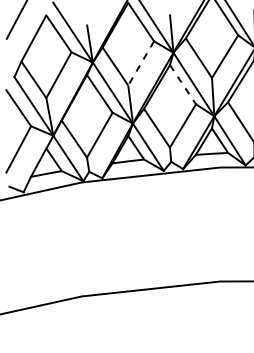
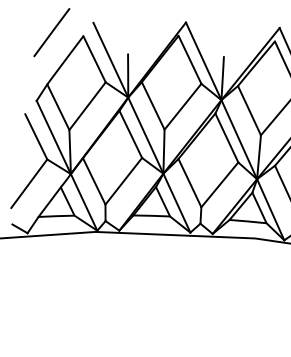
line: (141, 63) -> (183, 106), dashed -> solid
line: (182, 84) -> (226, 137), dashed -> solid

